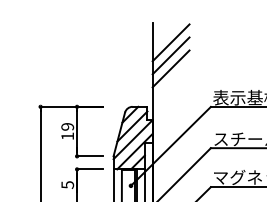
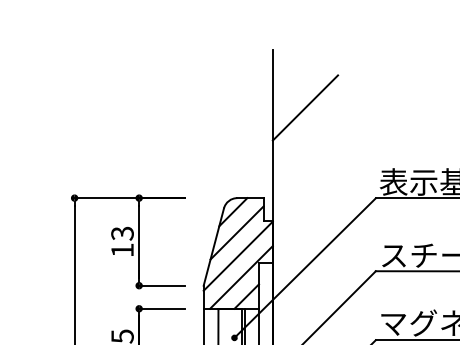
line: (170, 42) -> (304, 84), removed
line: (170, 68) -> (304, 130), removed
text: (67, 126) -> (122, 232), 19 -> 13

